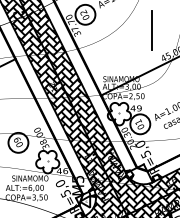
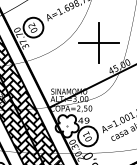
line: (151, 30) -> (99, 43), added

